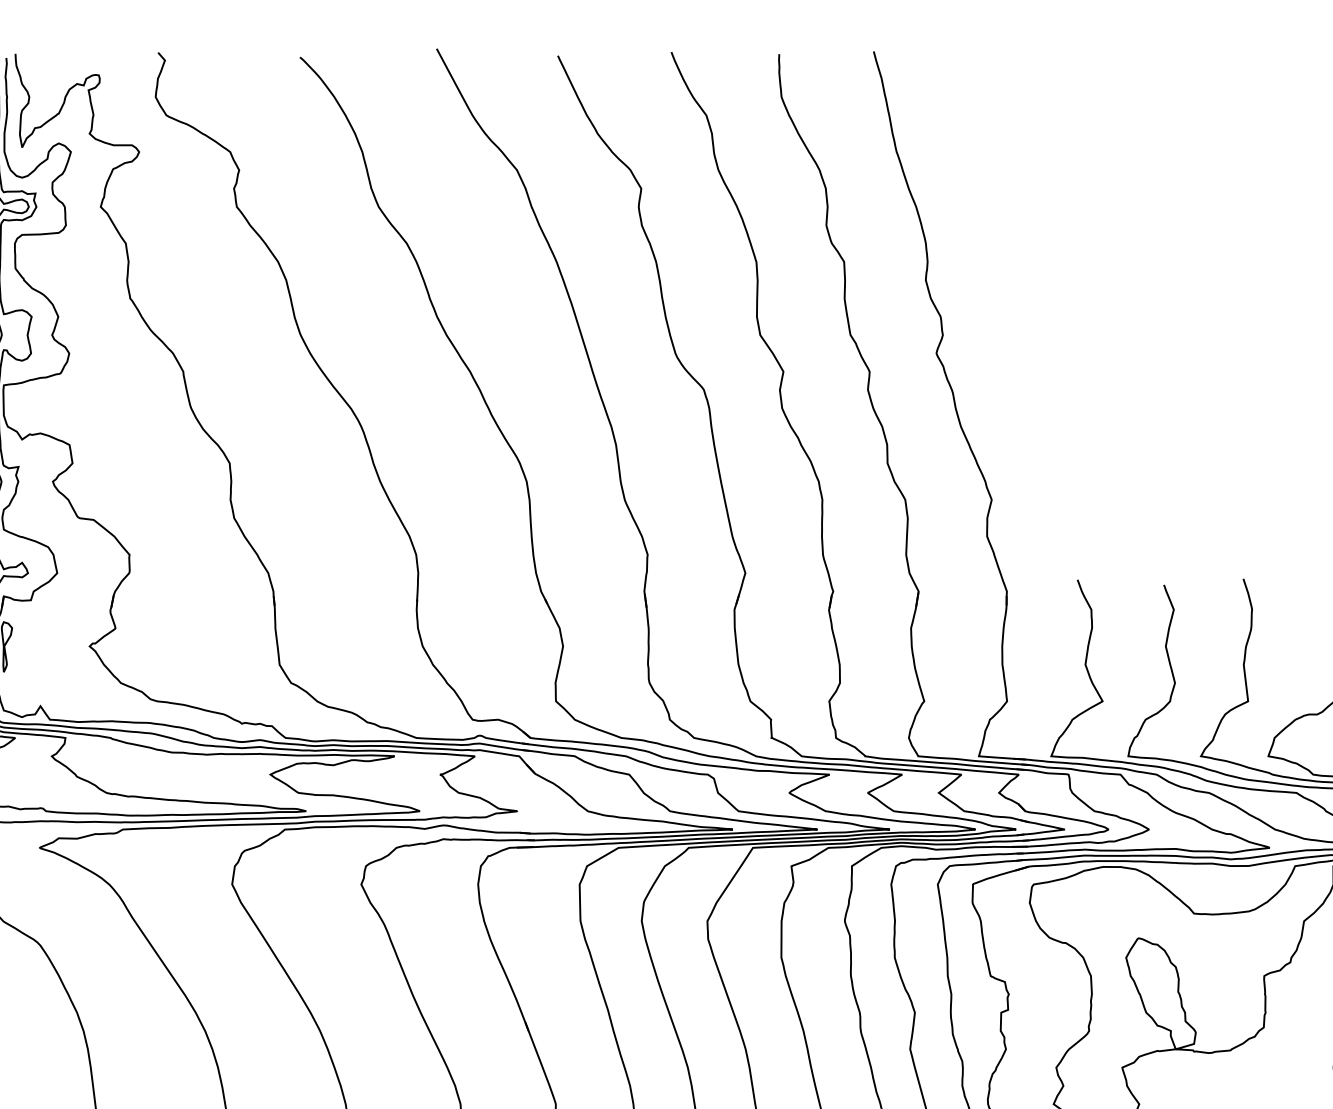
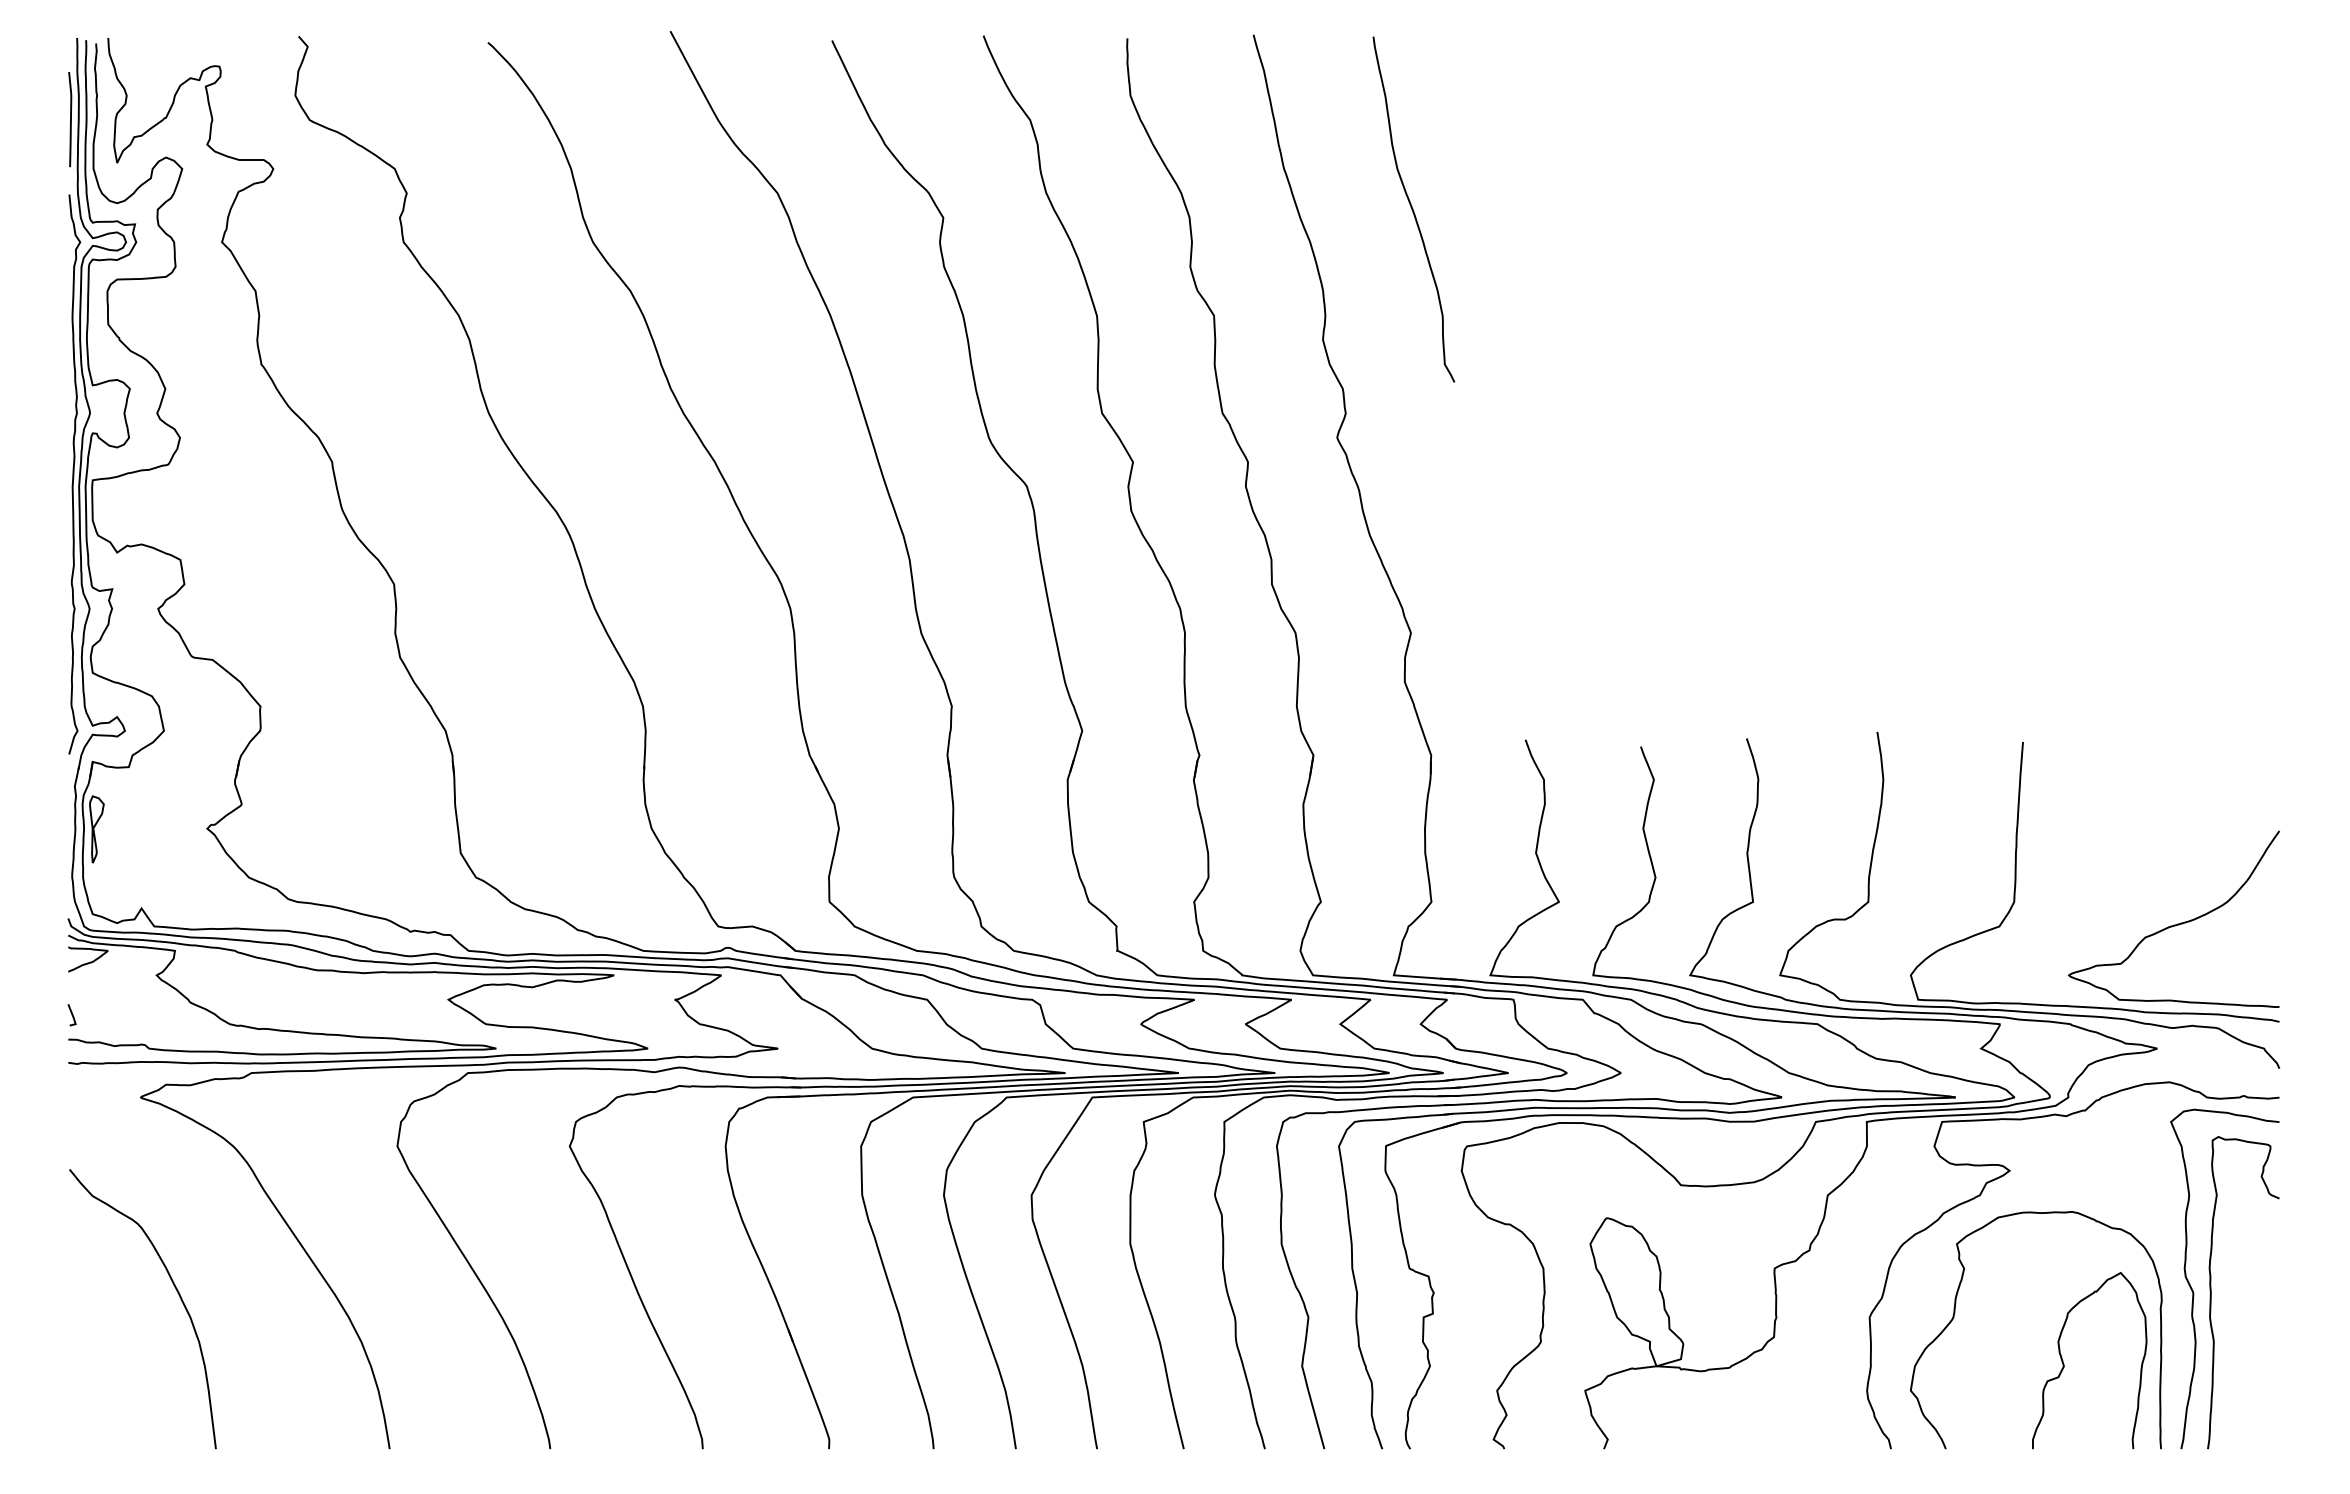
curve: (993, 182) -> (1413, 209), added

